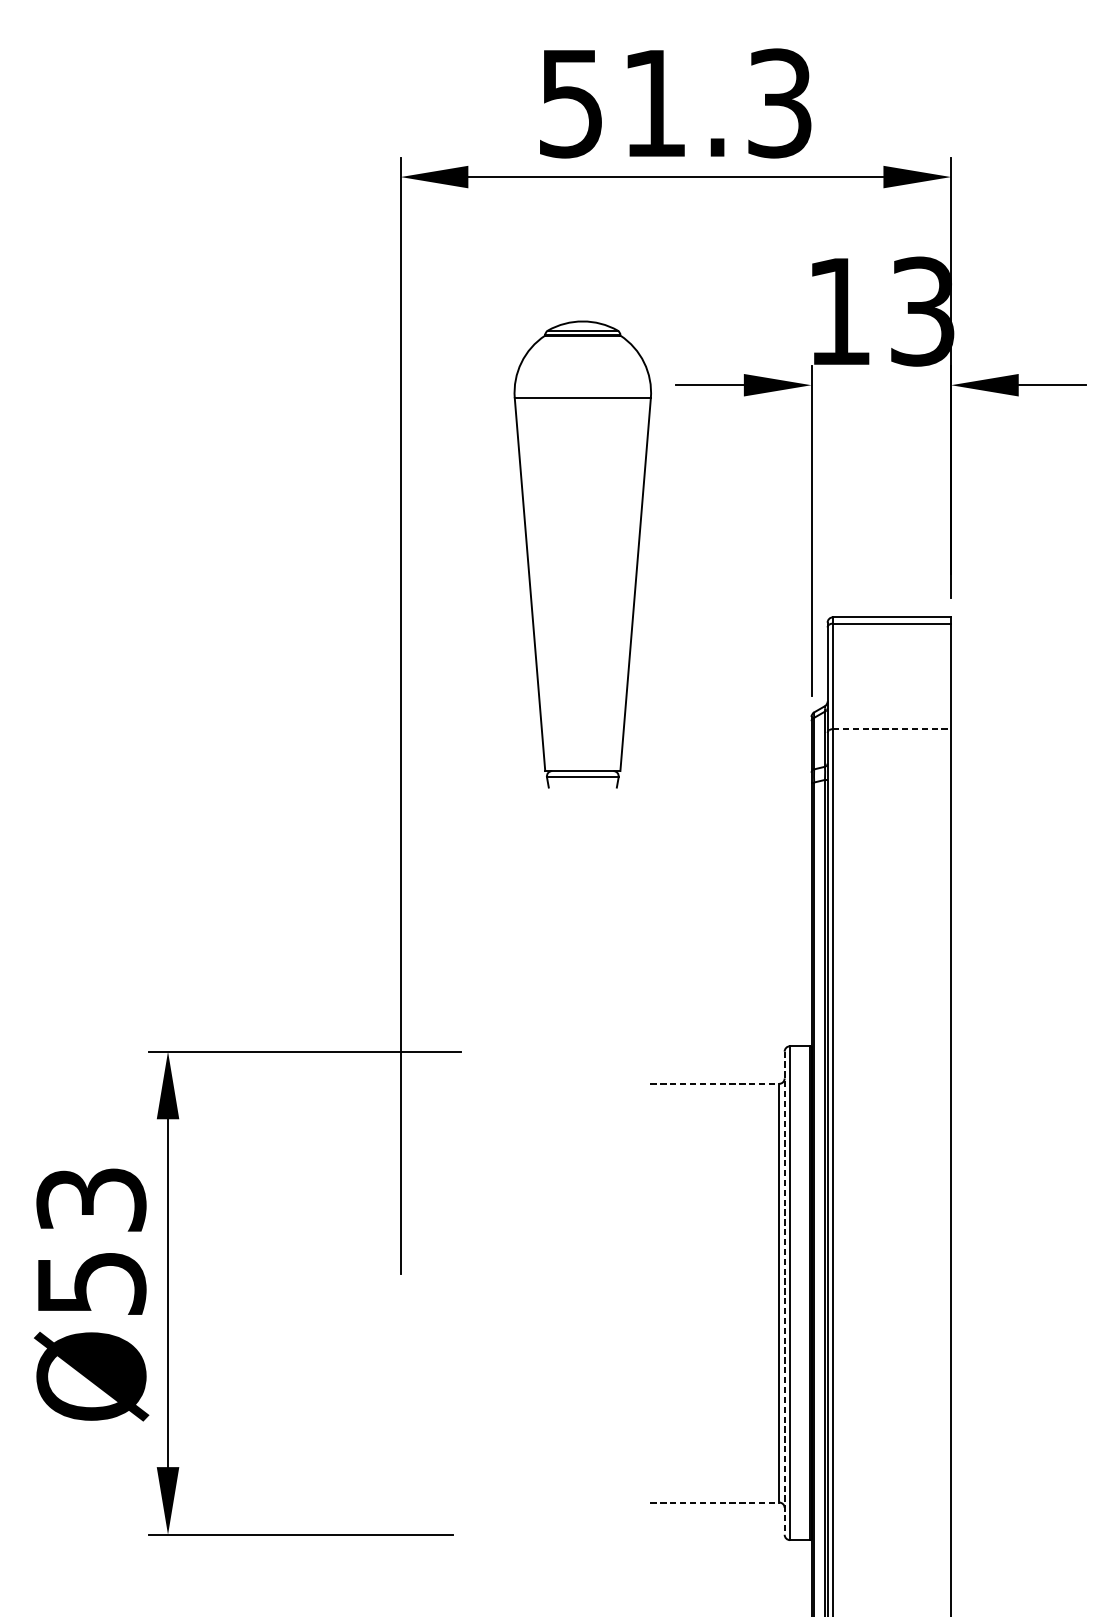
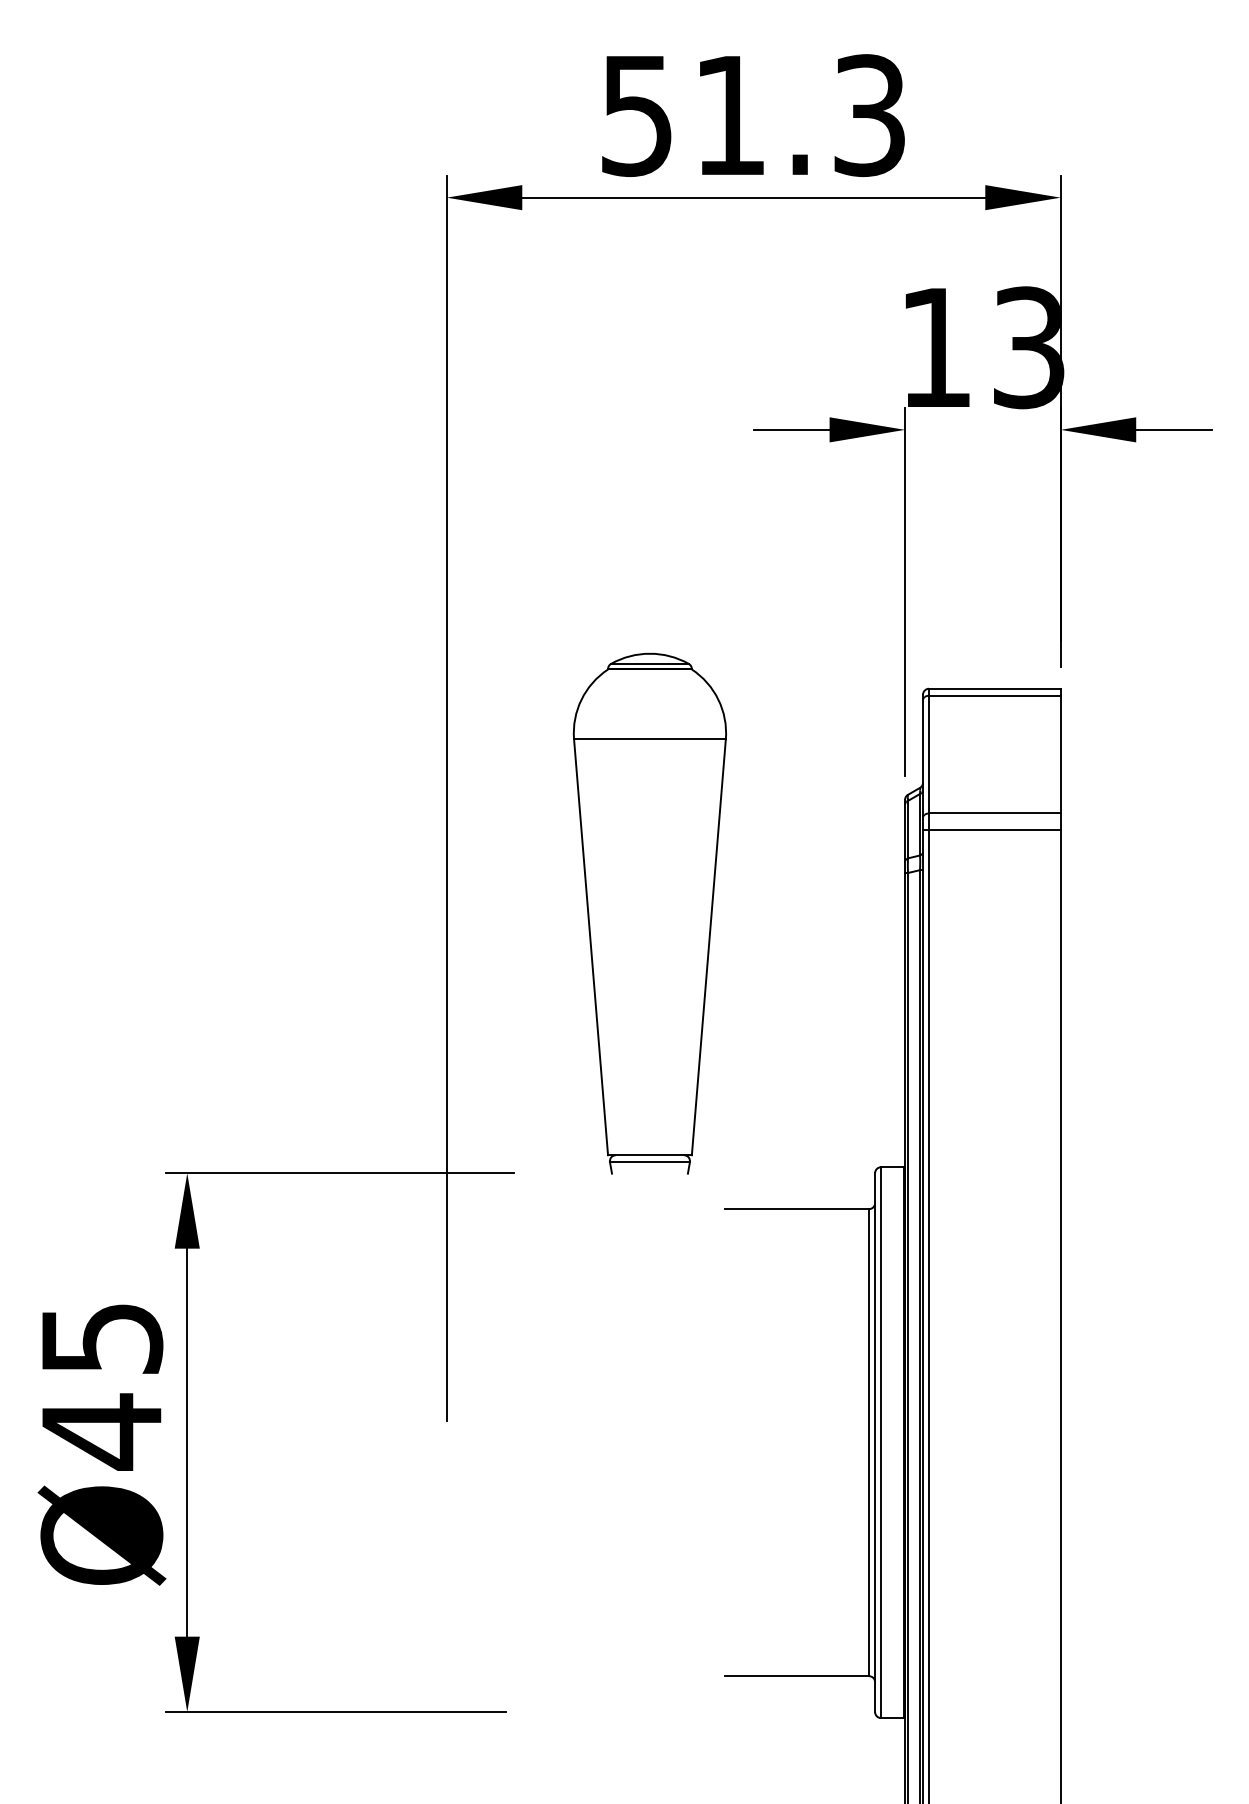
part: (582, 554) -> (649, 913), moved
line: (891, 729) -> (994, 813), dashed -> solid
line: (889, 744) -> (991, 830), added
line: (715, 1084) -> (797, 1209), dashed -> solid
text: (91, 1242) -> (101, 1386), Ø53 -> Ø45
line: (785, 1293) -> (875, 1443), dashed -> solid
line: (715, 1502) -> (797, 1676), dashed -> solid

